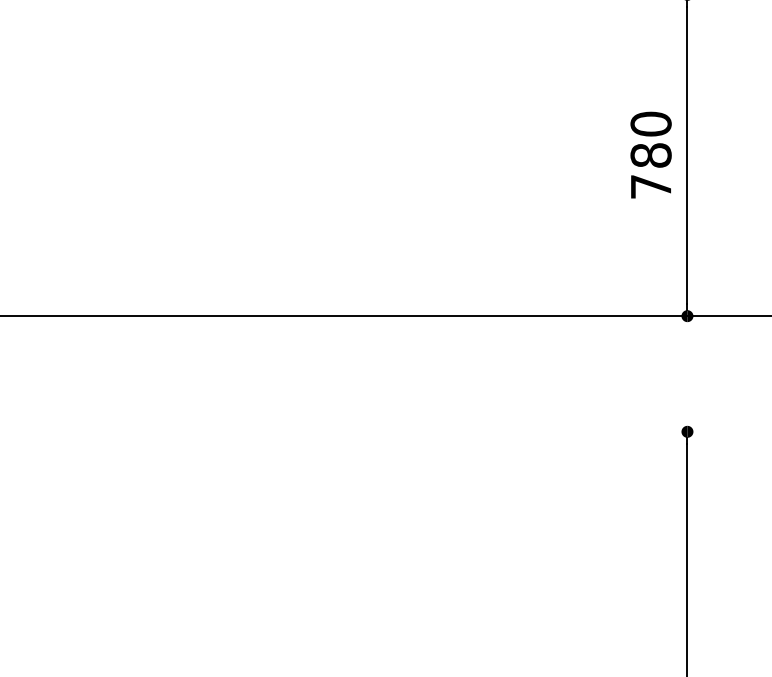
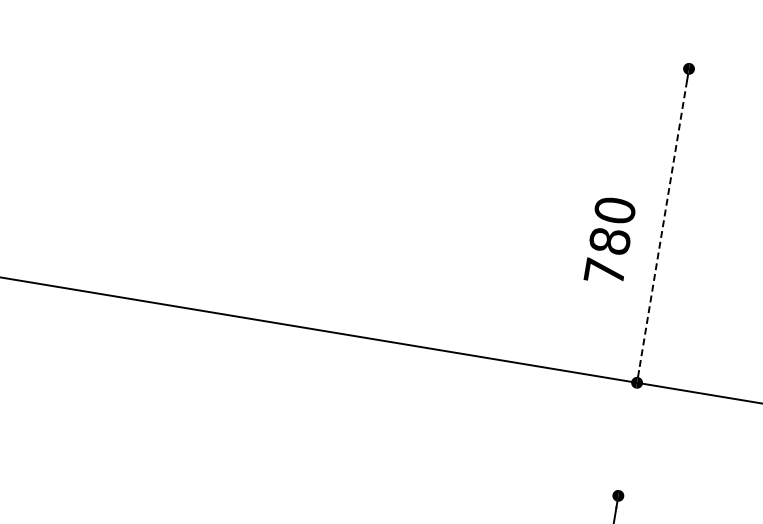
text: (650, 154) -> (609, 240), moved
line: (687, 155) -> (663, 225), solid -> dashed

